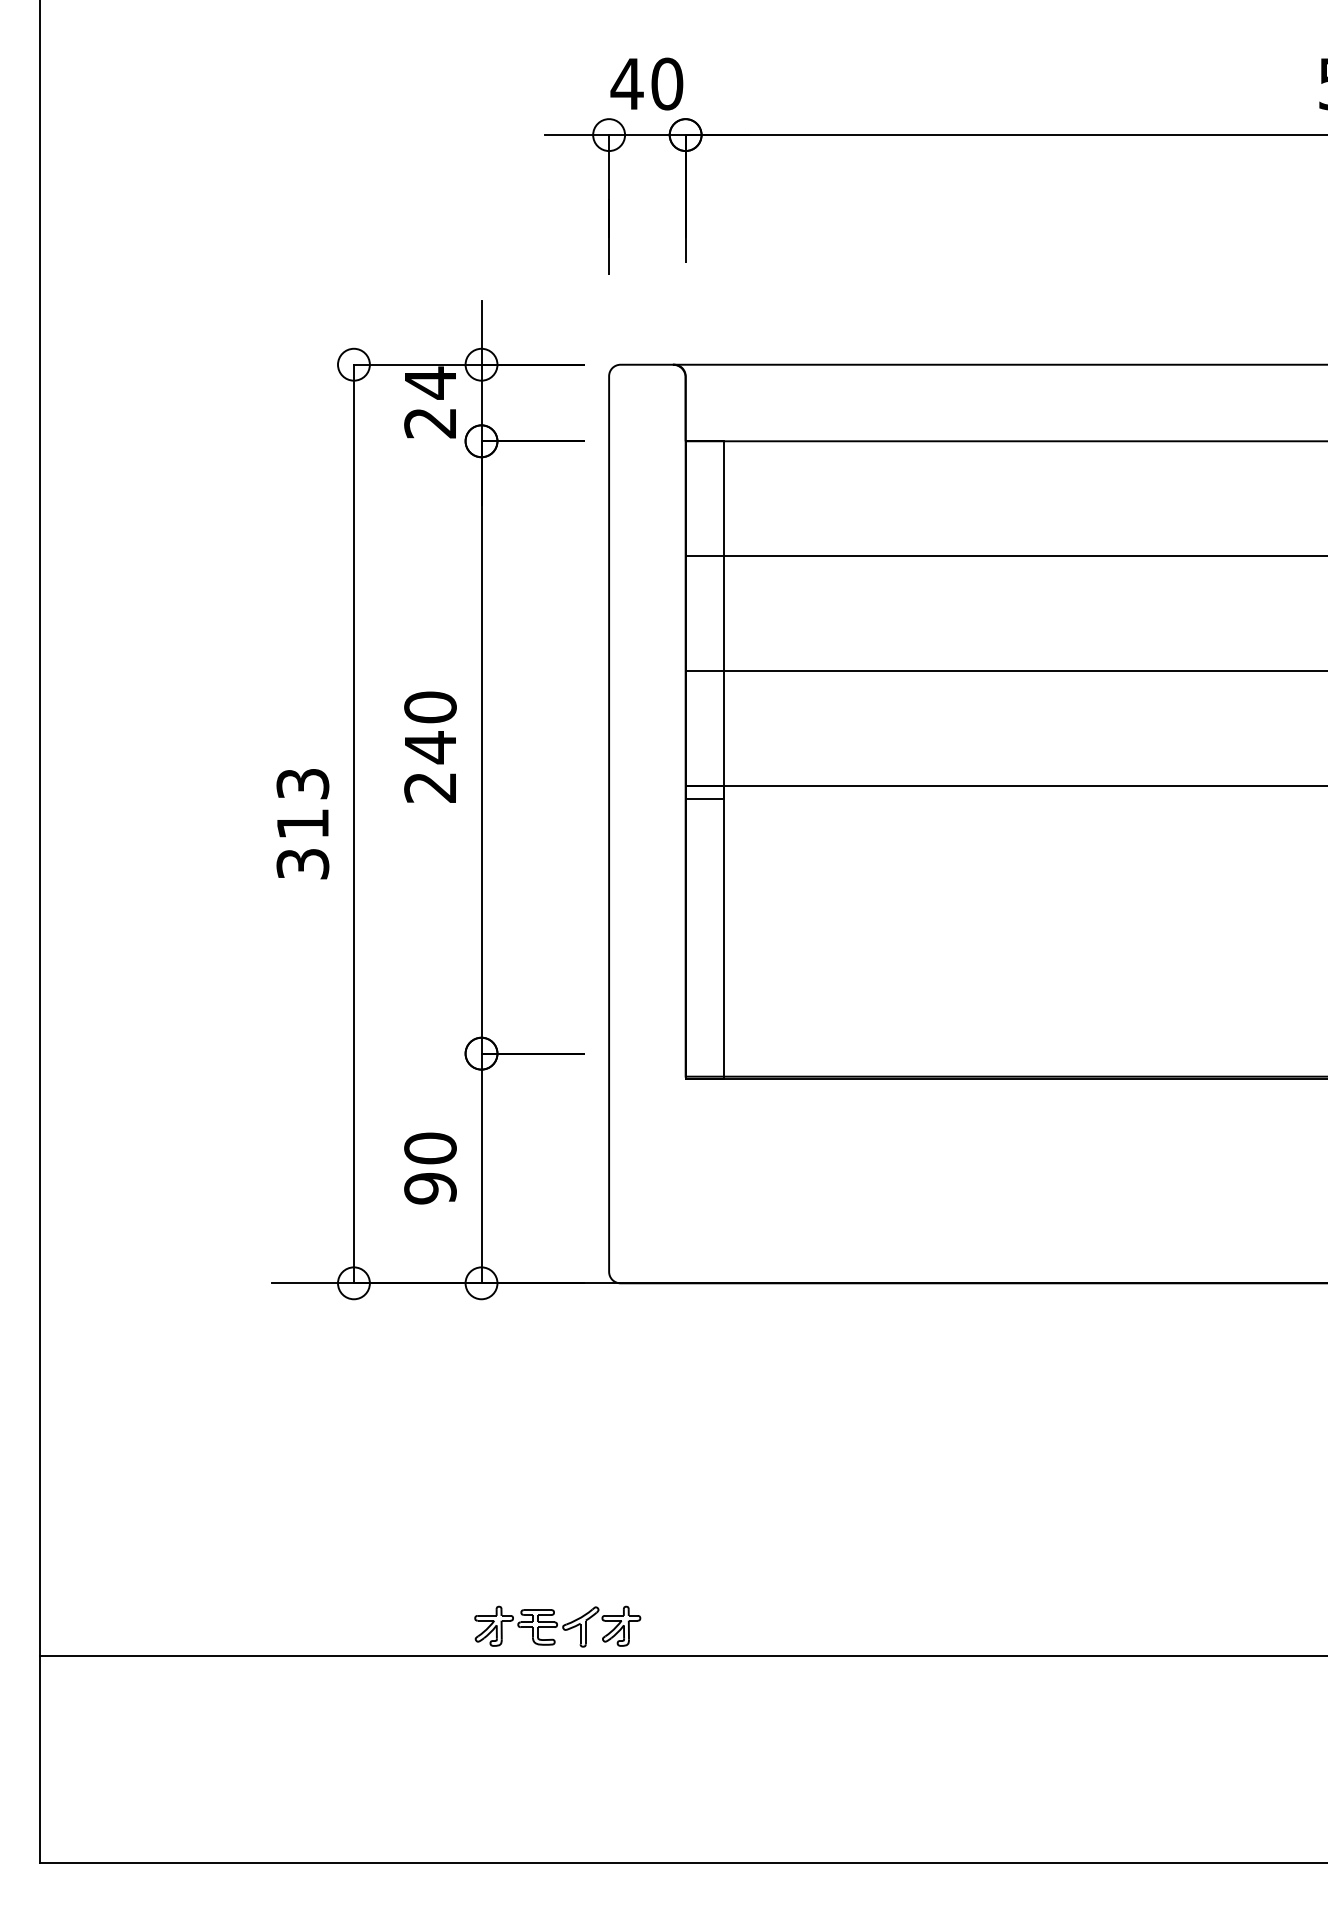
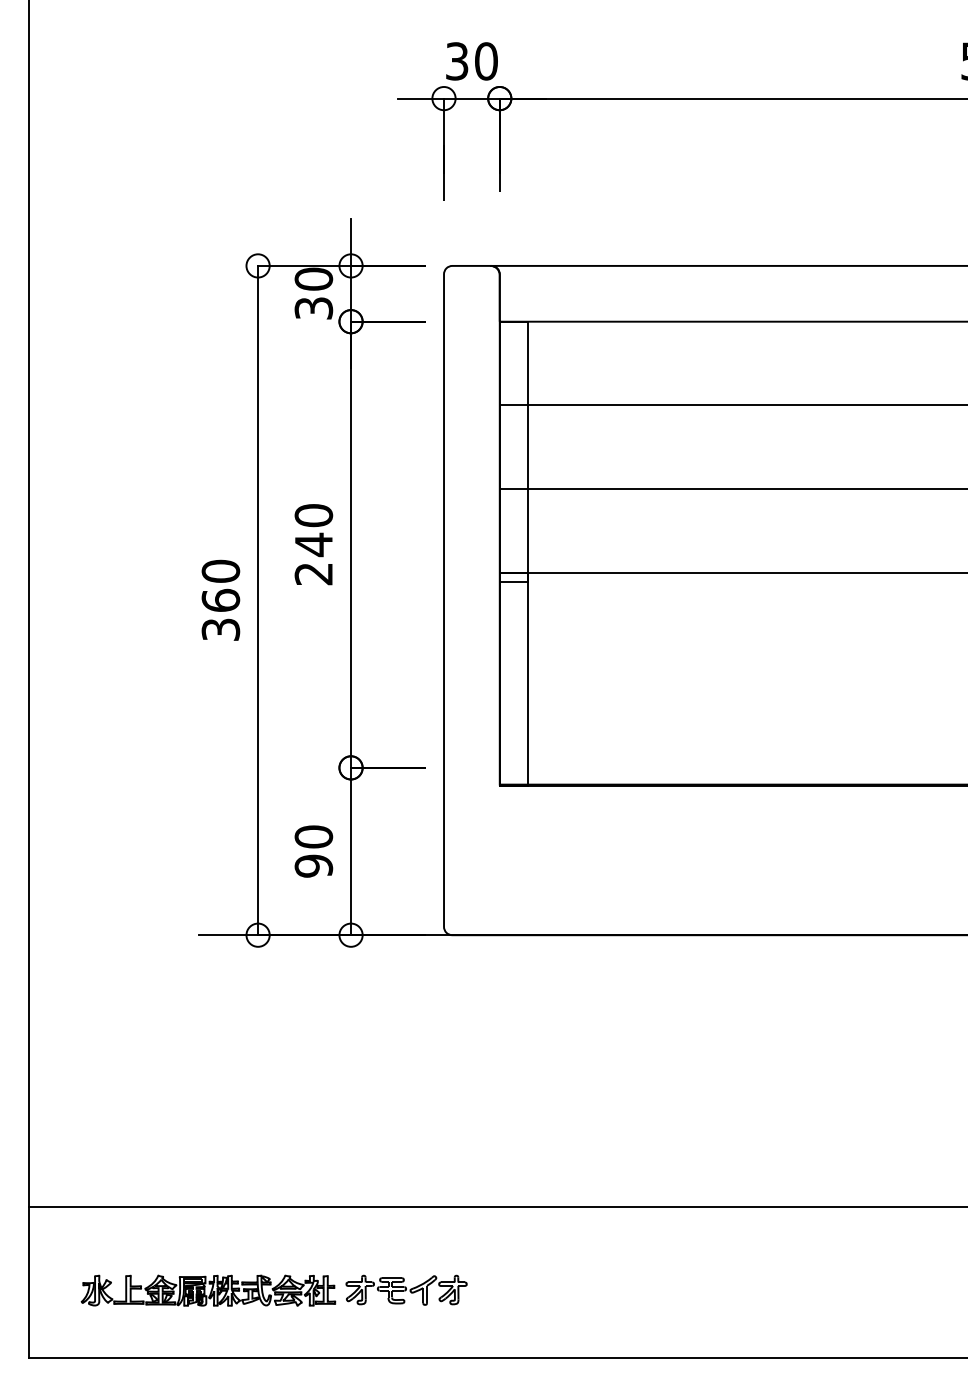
text: (626, 83) -> (456, 61), 40 -> 30
text: (430, 402) -> (313, 293), 24 -> 30
text: (302, 803) -> (220, 585), 313 -> 360
part: (557, 1626) -> (406, 1290), moved
part: (285, 1770) -> (208, 1290), added

